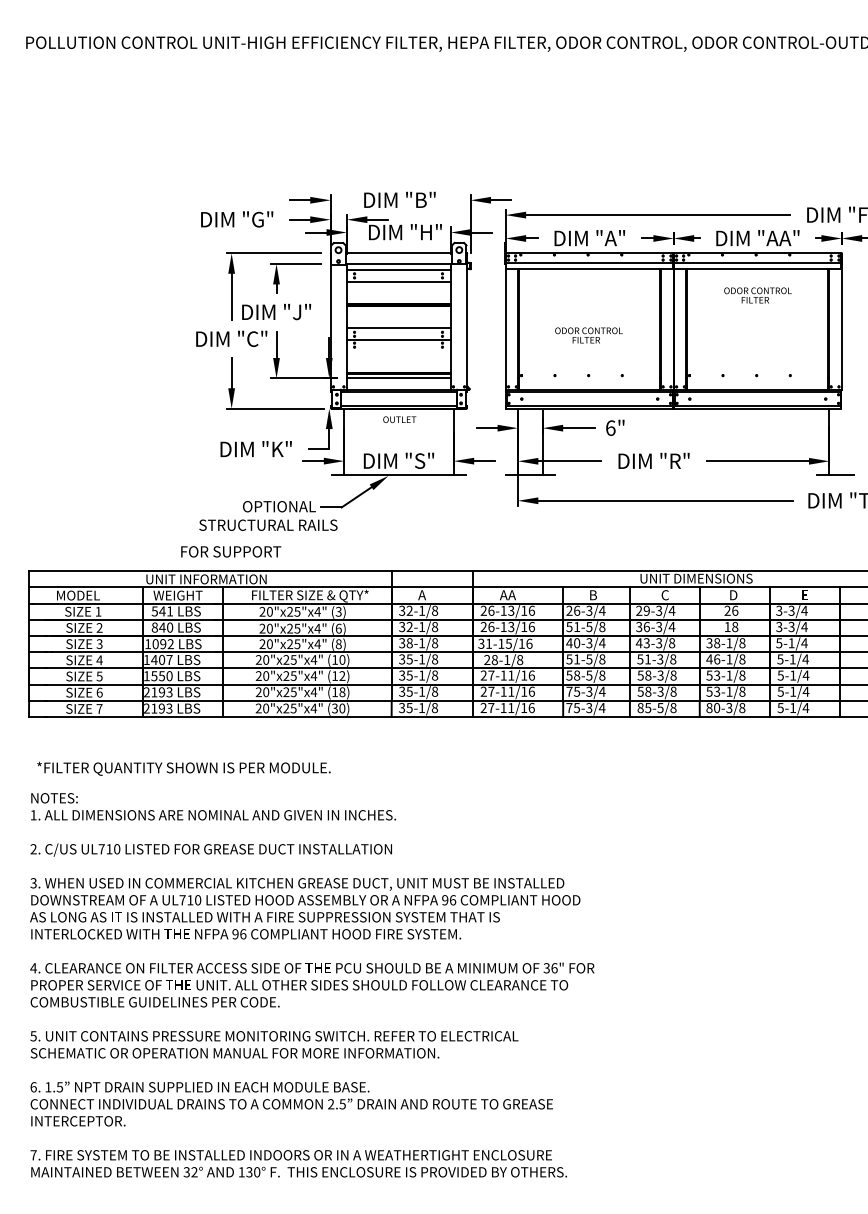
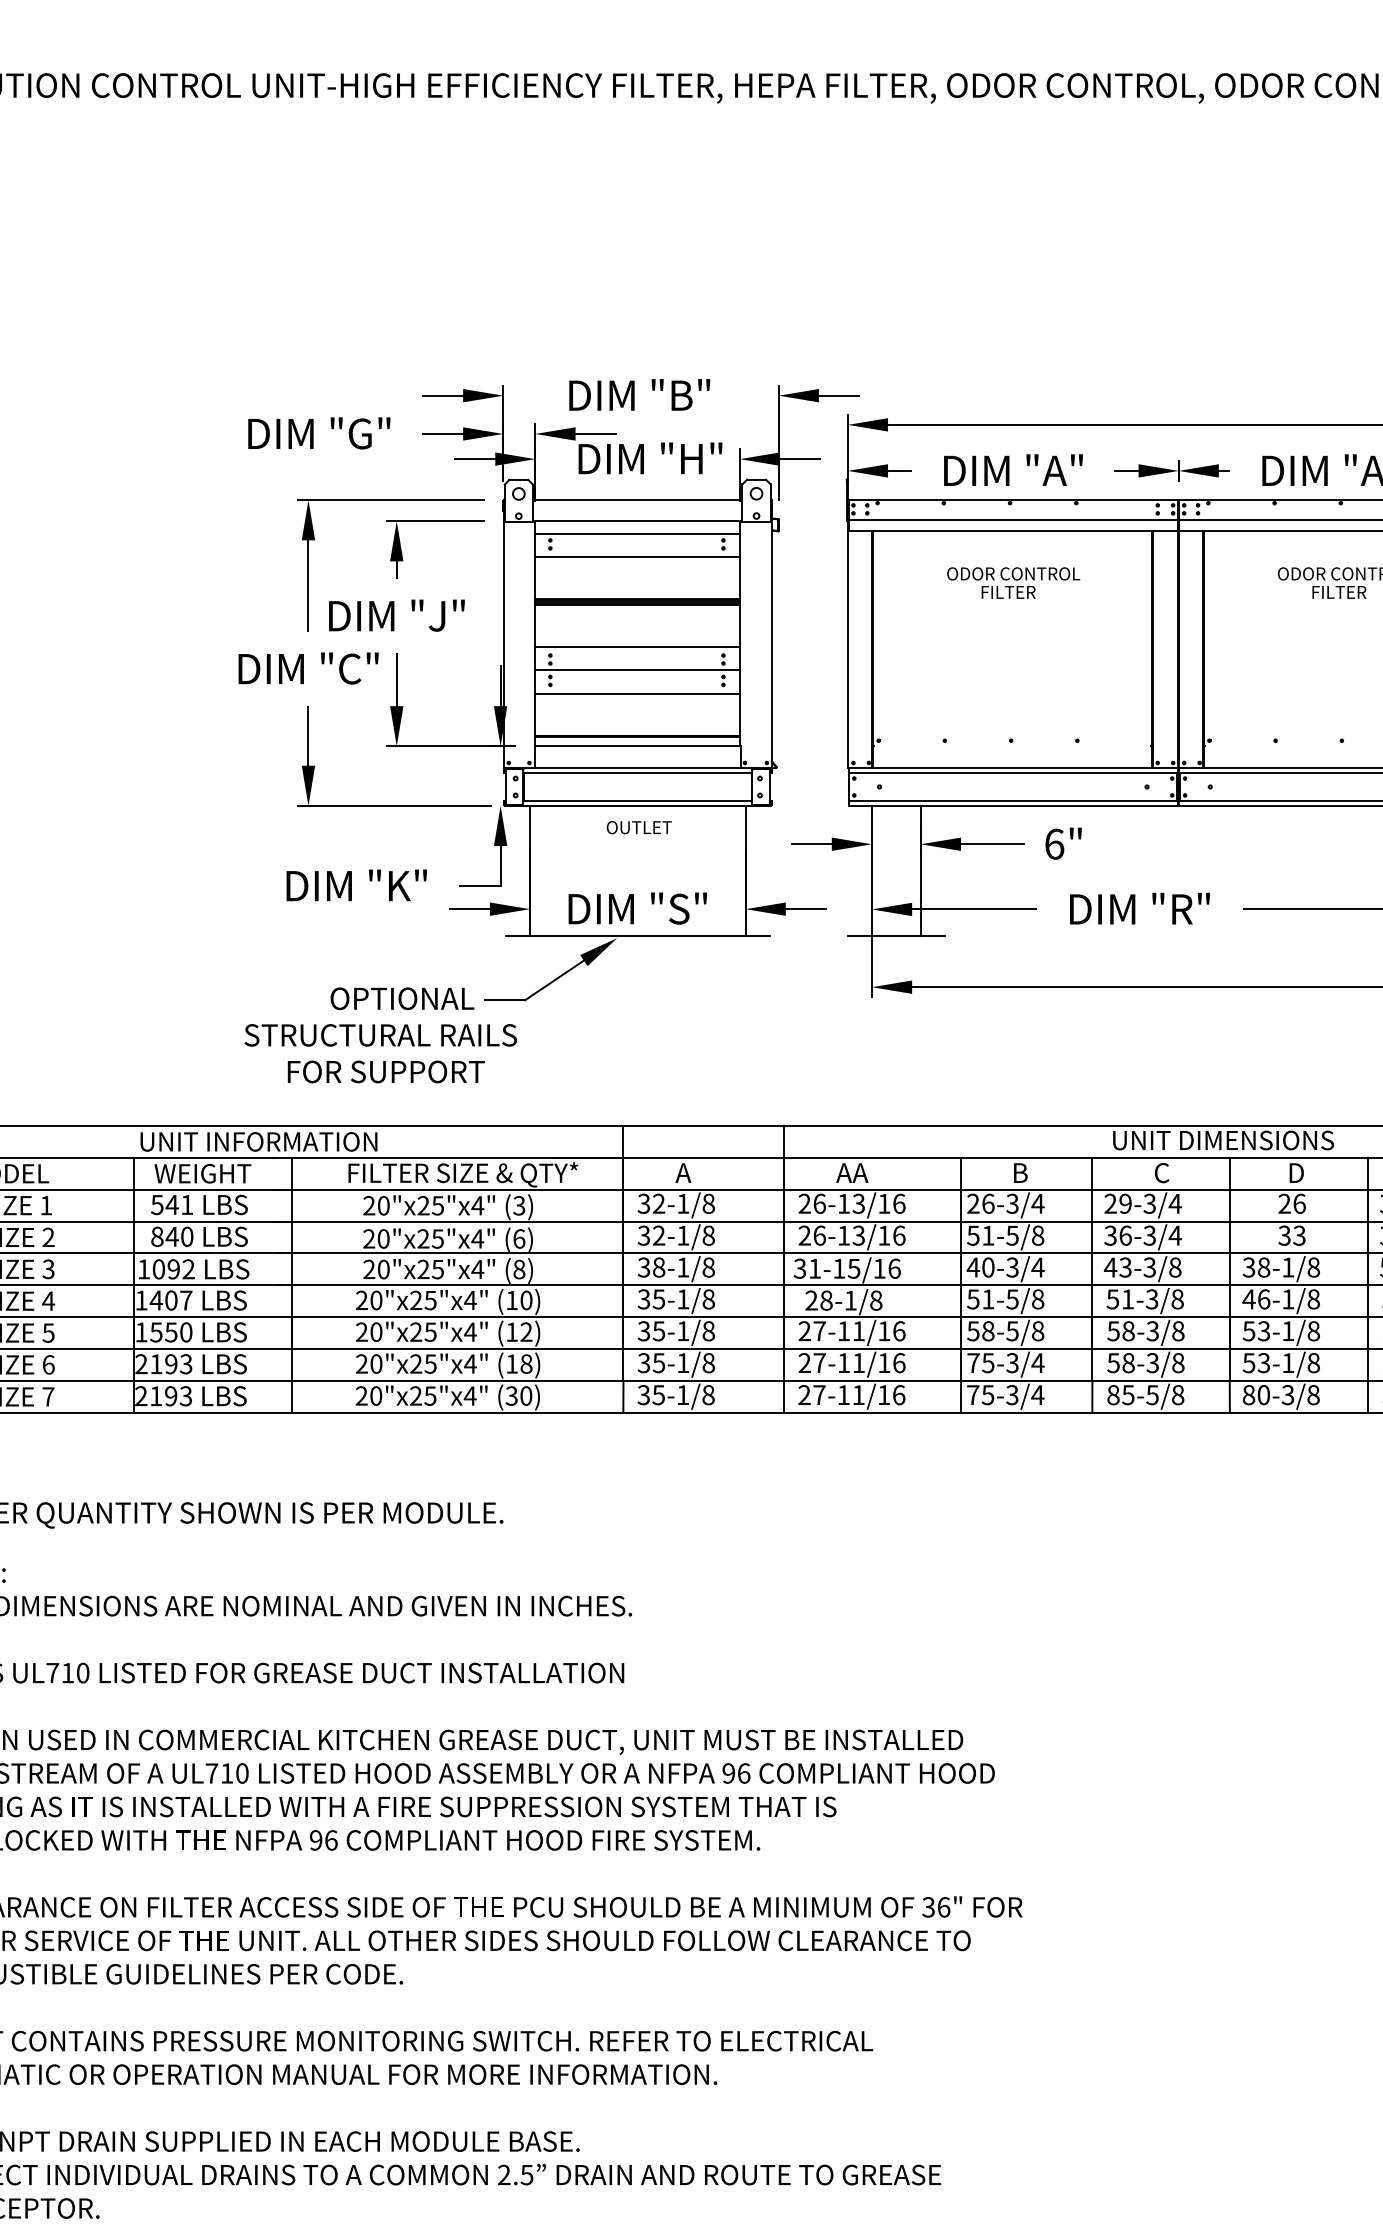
text: (588, 335) -> (1012, 583), moved
line: (398, 351) -> (636, 693), added
text: (231, 551) -> (386, 1071), moved
text: (731, 626) -> (1292, 1234), 18 -> 33

